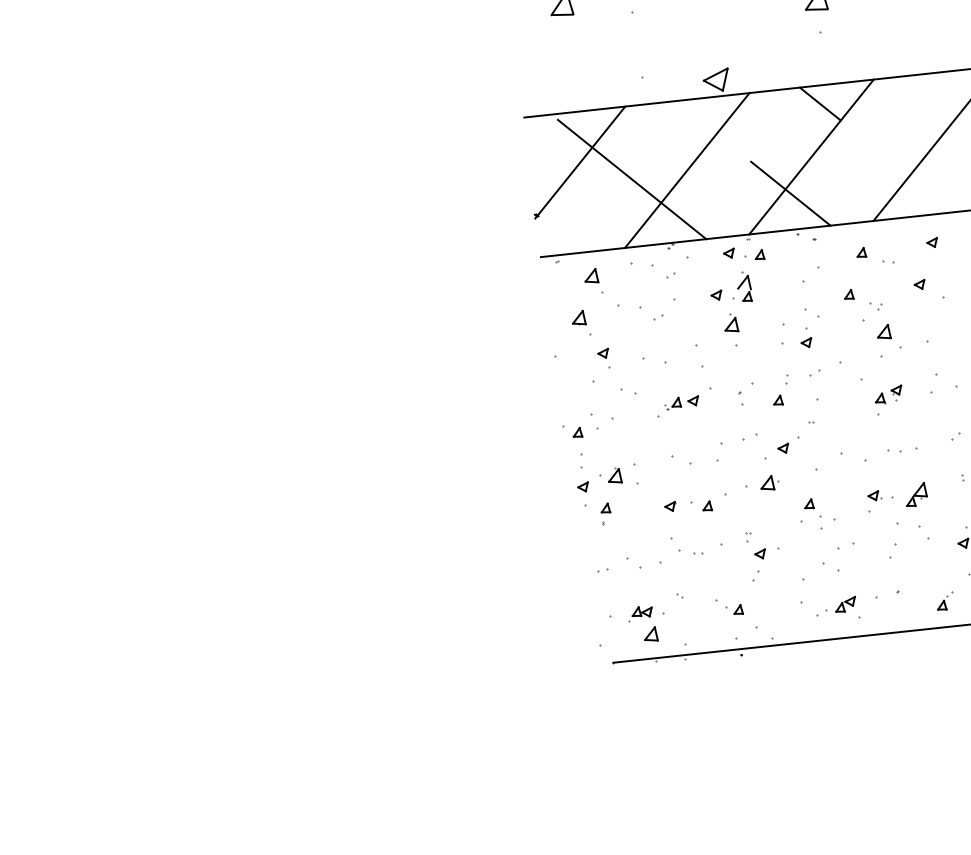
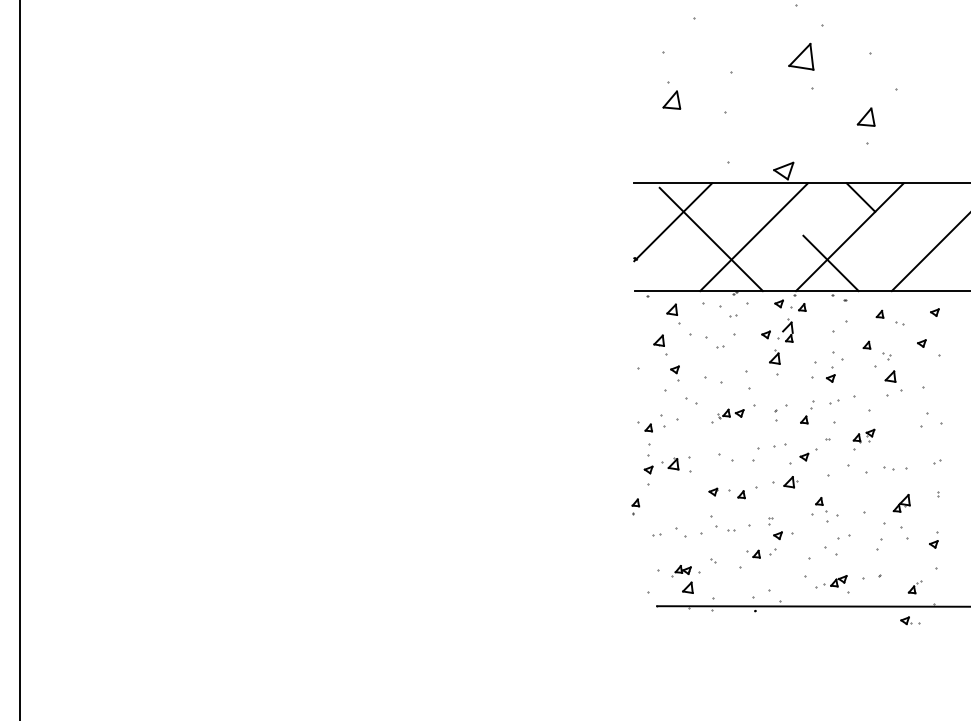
part: (888, 399) -> (863, 439), moved
part: (880, 495) -> (910, 620), moved
part: (605, 513) -> (635, 506), moved
part: (734, 609) -> (753, 553), moved

